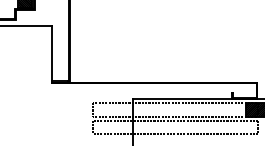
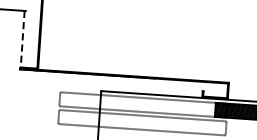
line: (52, 53) -> (22, 39), solid -> dashed

